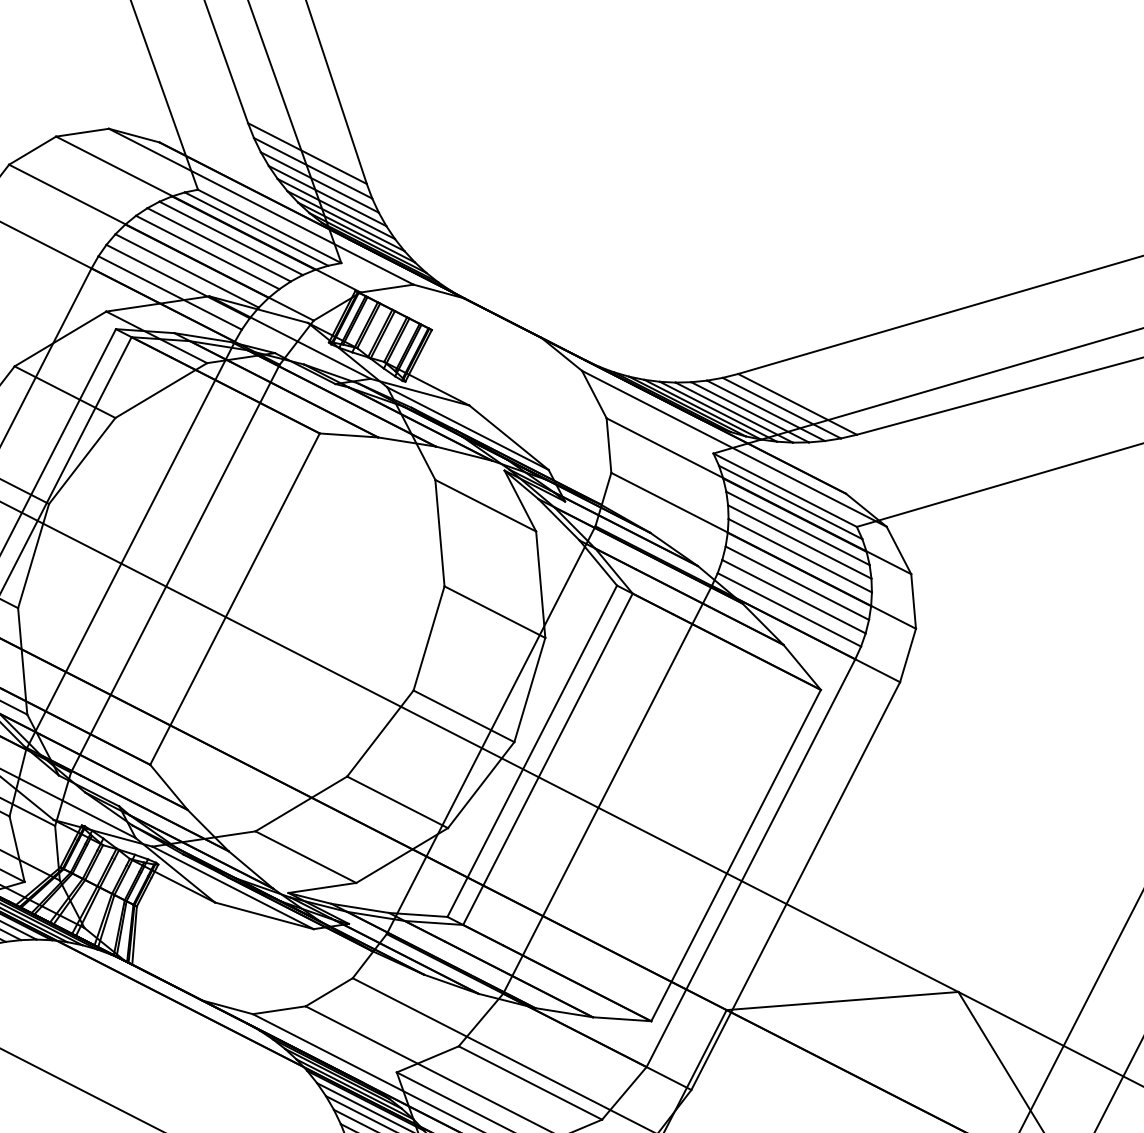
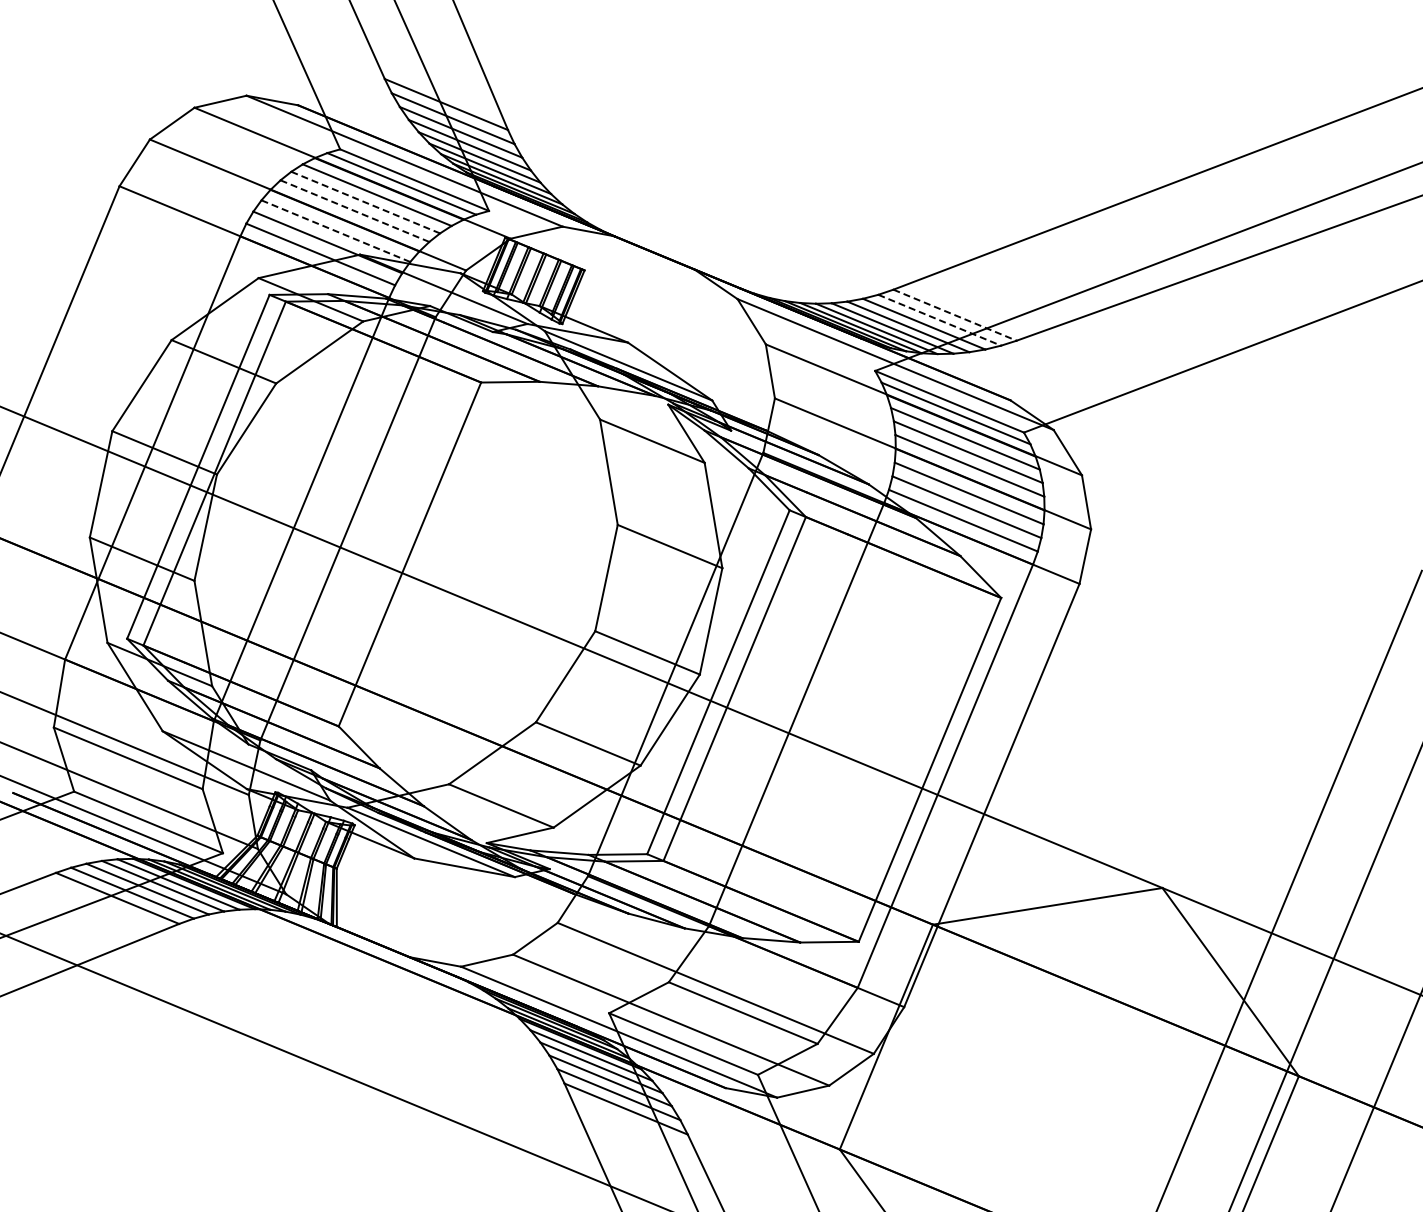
line: (218, 244) -> (365, 202), solid -> dashed
line: (207, 252) -> (354, 211), solid -> dashed
line: (186, 271) -> (335, 231), solid -> dashed
line: (797, 404) -> (955, 315), solid -> dashed
line: (782, 408) -> (940, 320), solid -> dashed

